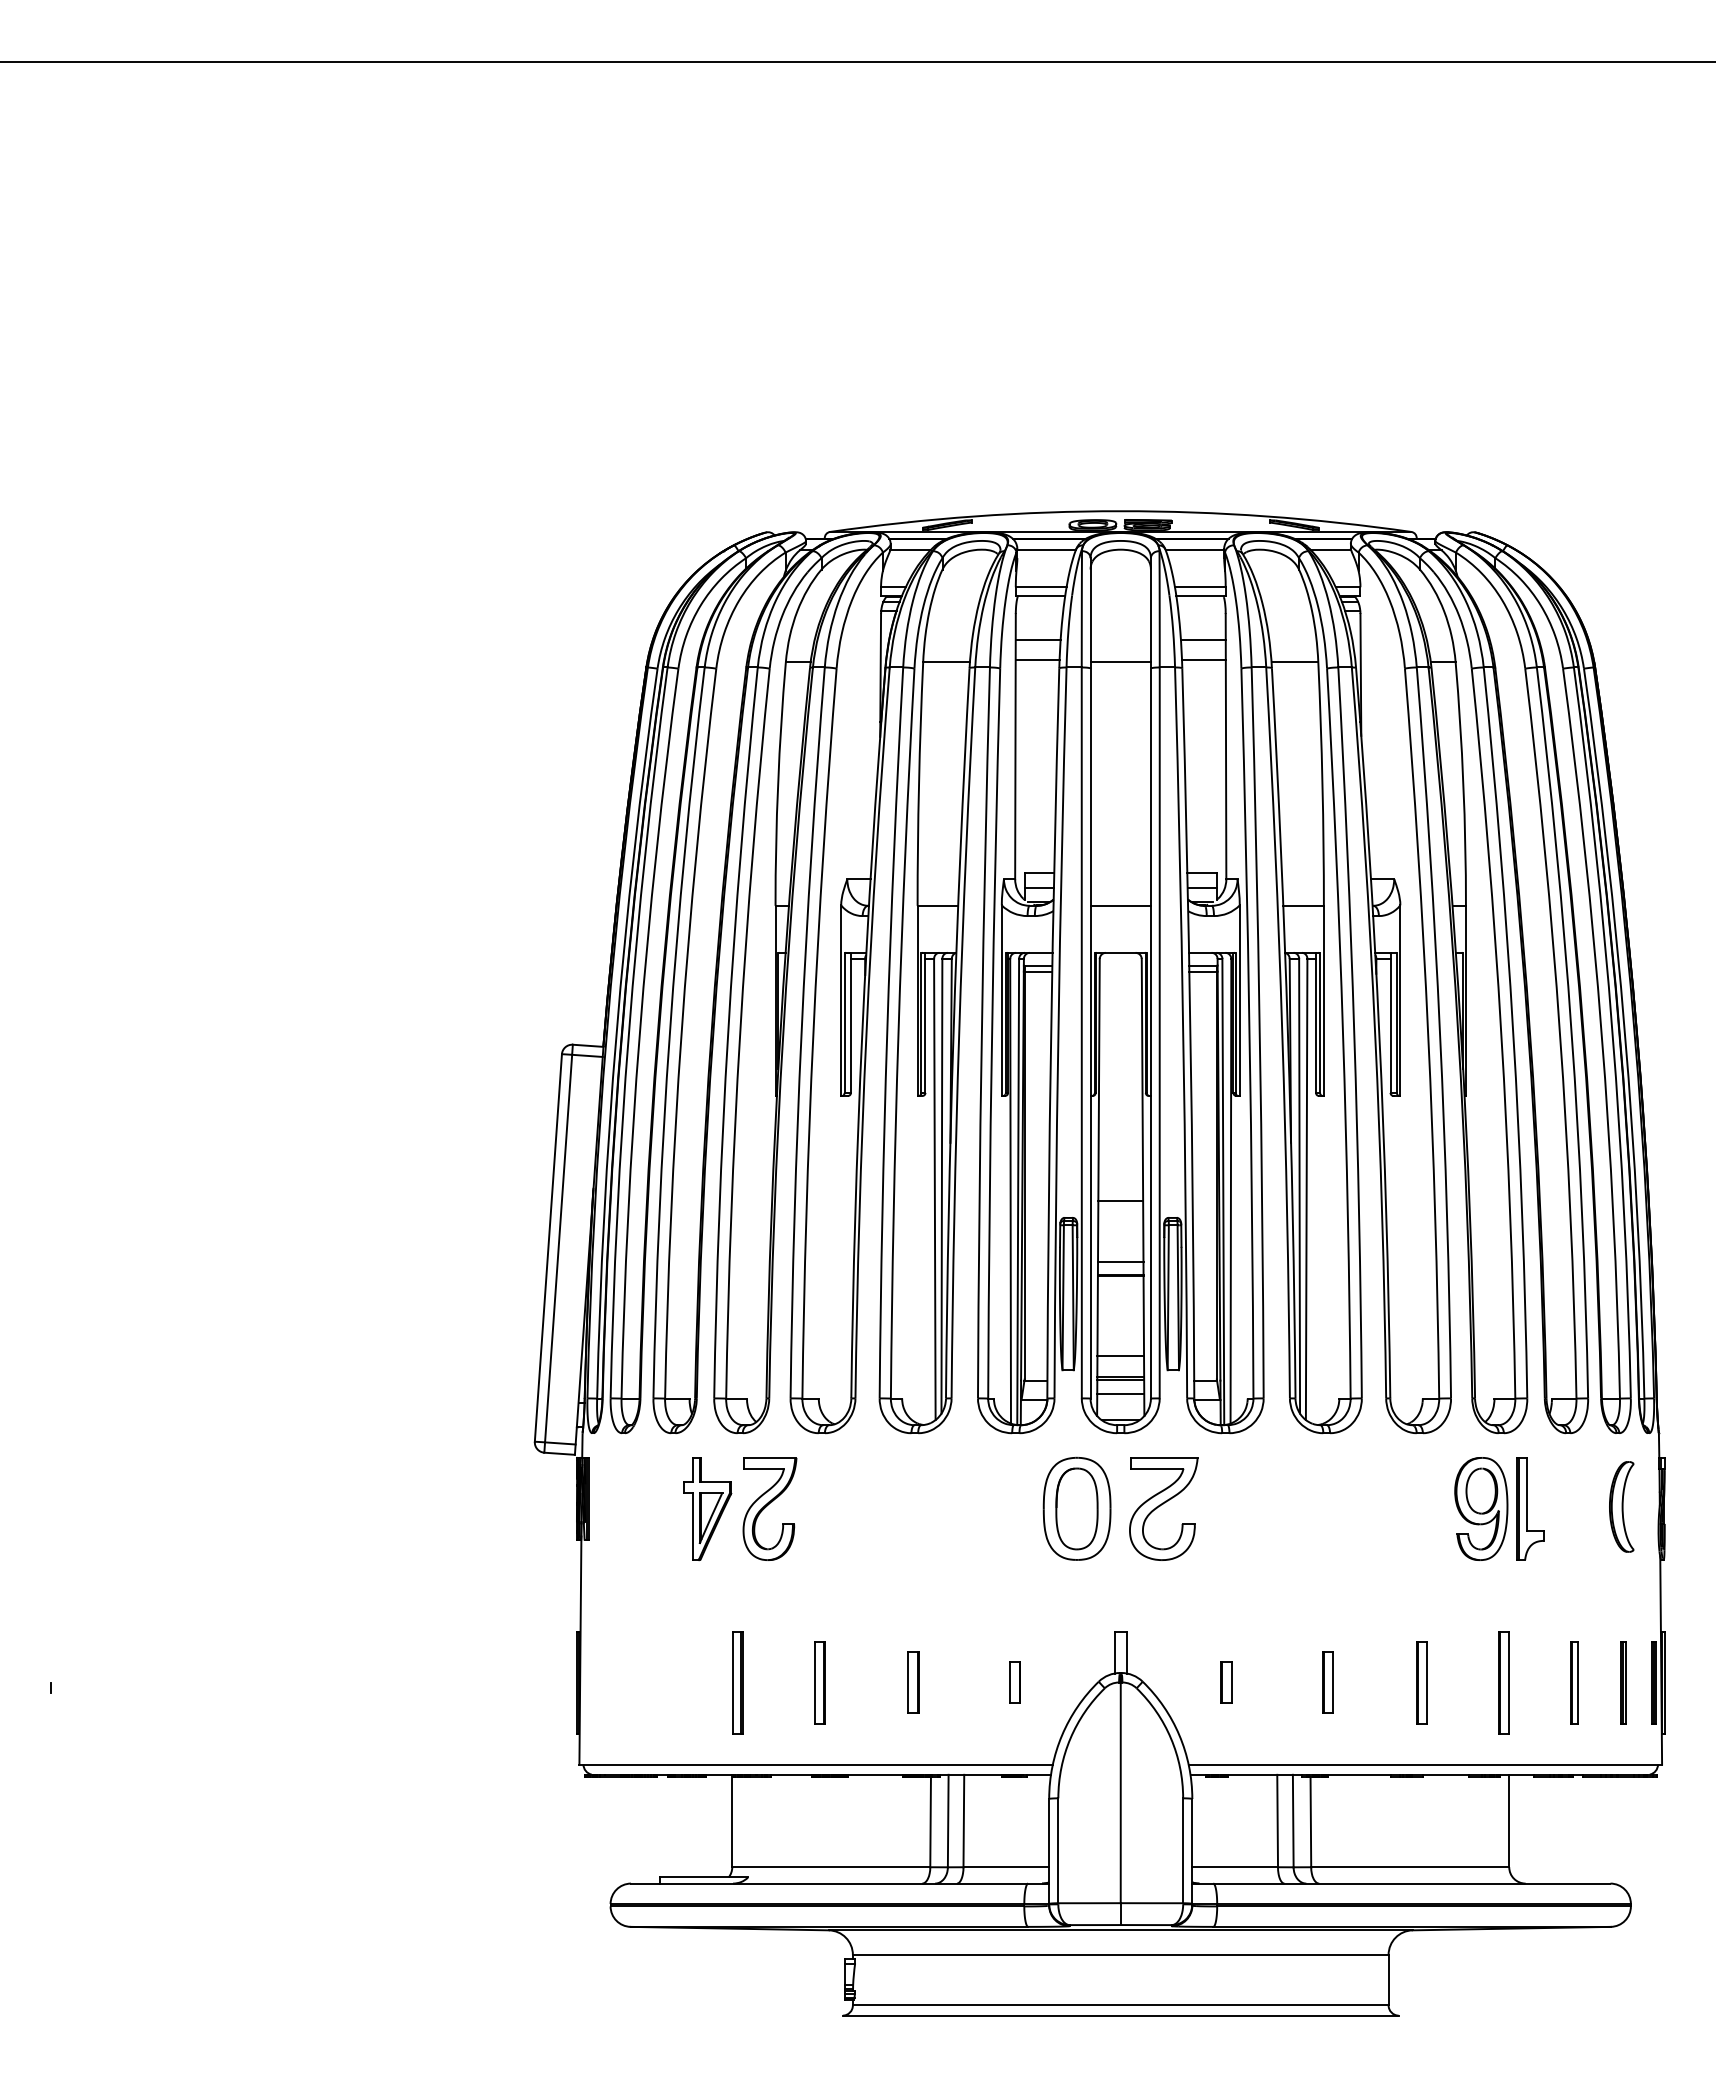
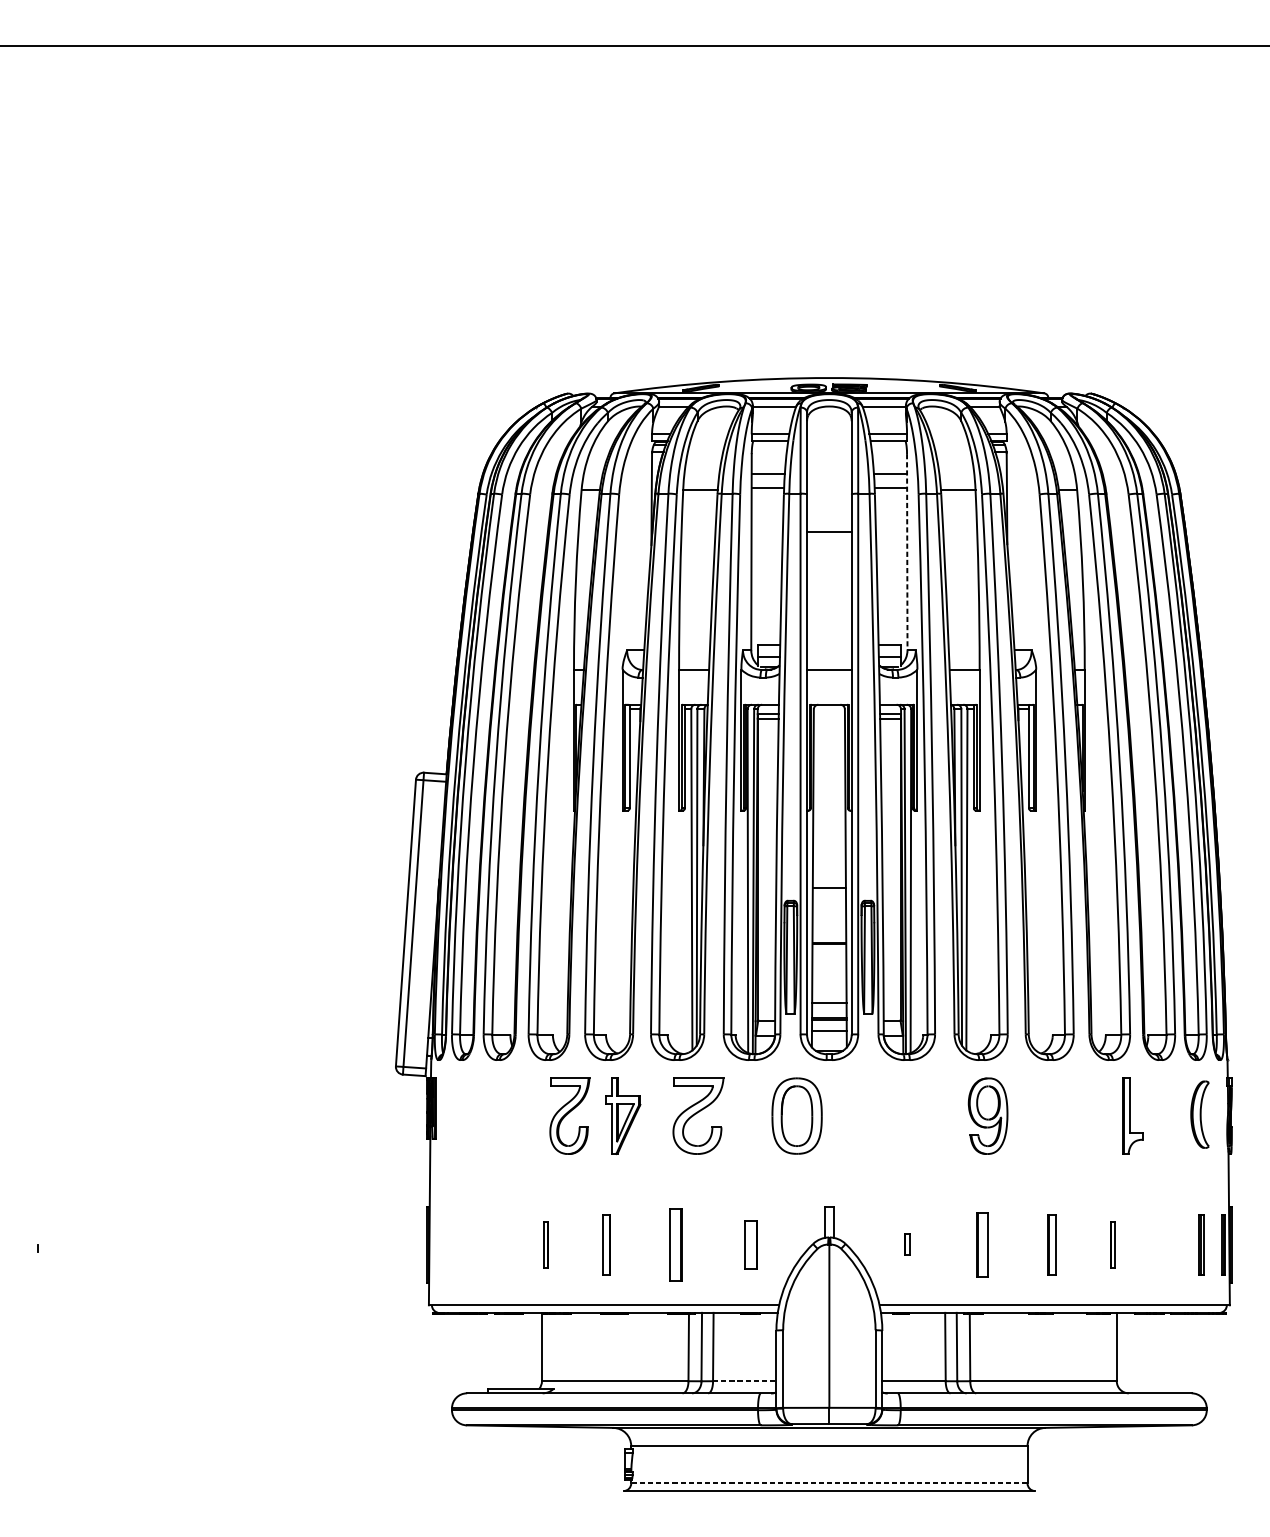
line: (1120, 662) -> (829, 532), moved
line: (1226, 746) -> (907, 552), solid -> dashed
line: (1120, 1262) -> (829, 933), removed
part: (1163, 1508) -> (698, 1115), moved
part: (1481, 1508) -> (988, 1115), moved
part: (707, 1509) -> (622, 1116), moved
part: (737, 1682) -> (545, 1244), size x0.6
part: (913, 1682) -> (676, 1244), size x1.6
part: (1014, 1682) -> (750, 1244), size x1.6
part: (1226, 1682) -> (907, 1244), size x0.7
part: (1327, 1682) -> (982, 1244), size x1.4
part: (1503, 1682) -> (1112, 1244), size x0.6
part: (1574, 1682) -> (1165, 1244), removed
line: (1006, 1867) -> (744, 1381), solid -> dashed
line: (1120, 2005) -> (829, 1483), solid -> dashed

